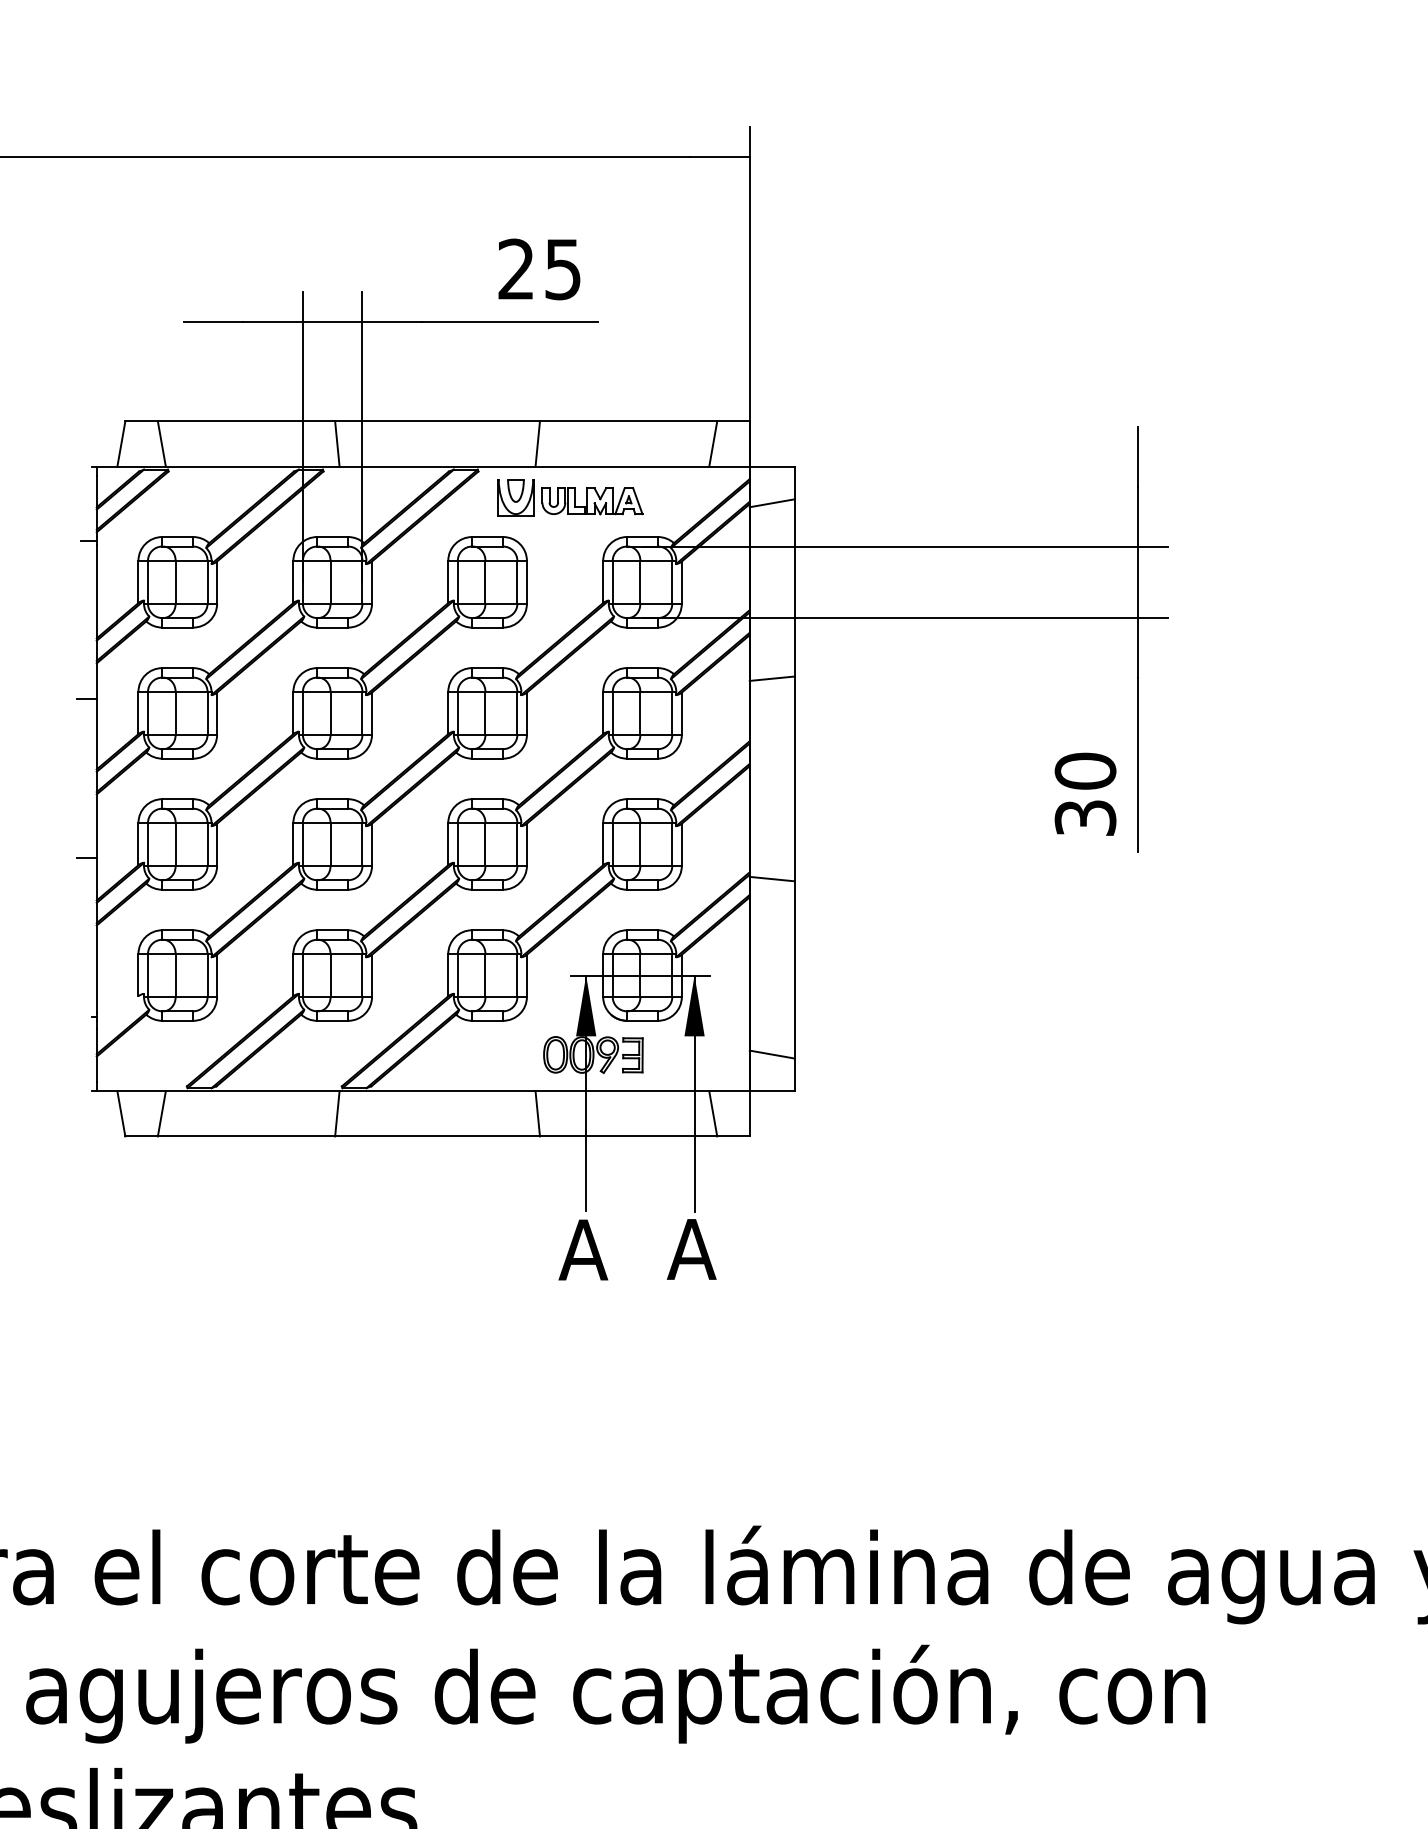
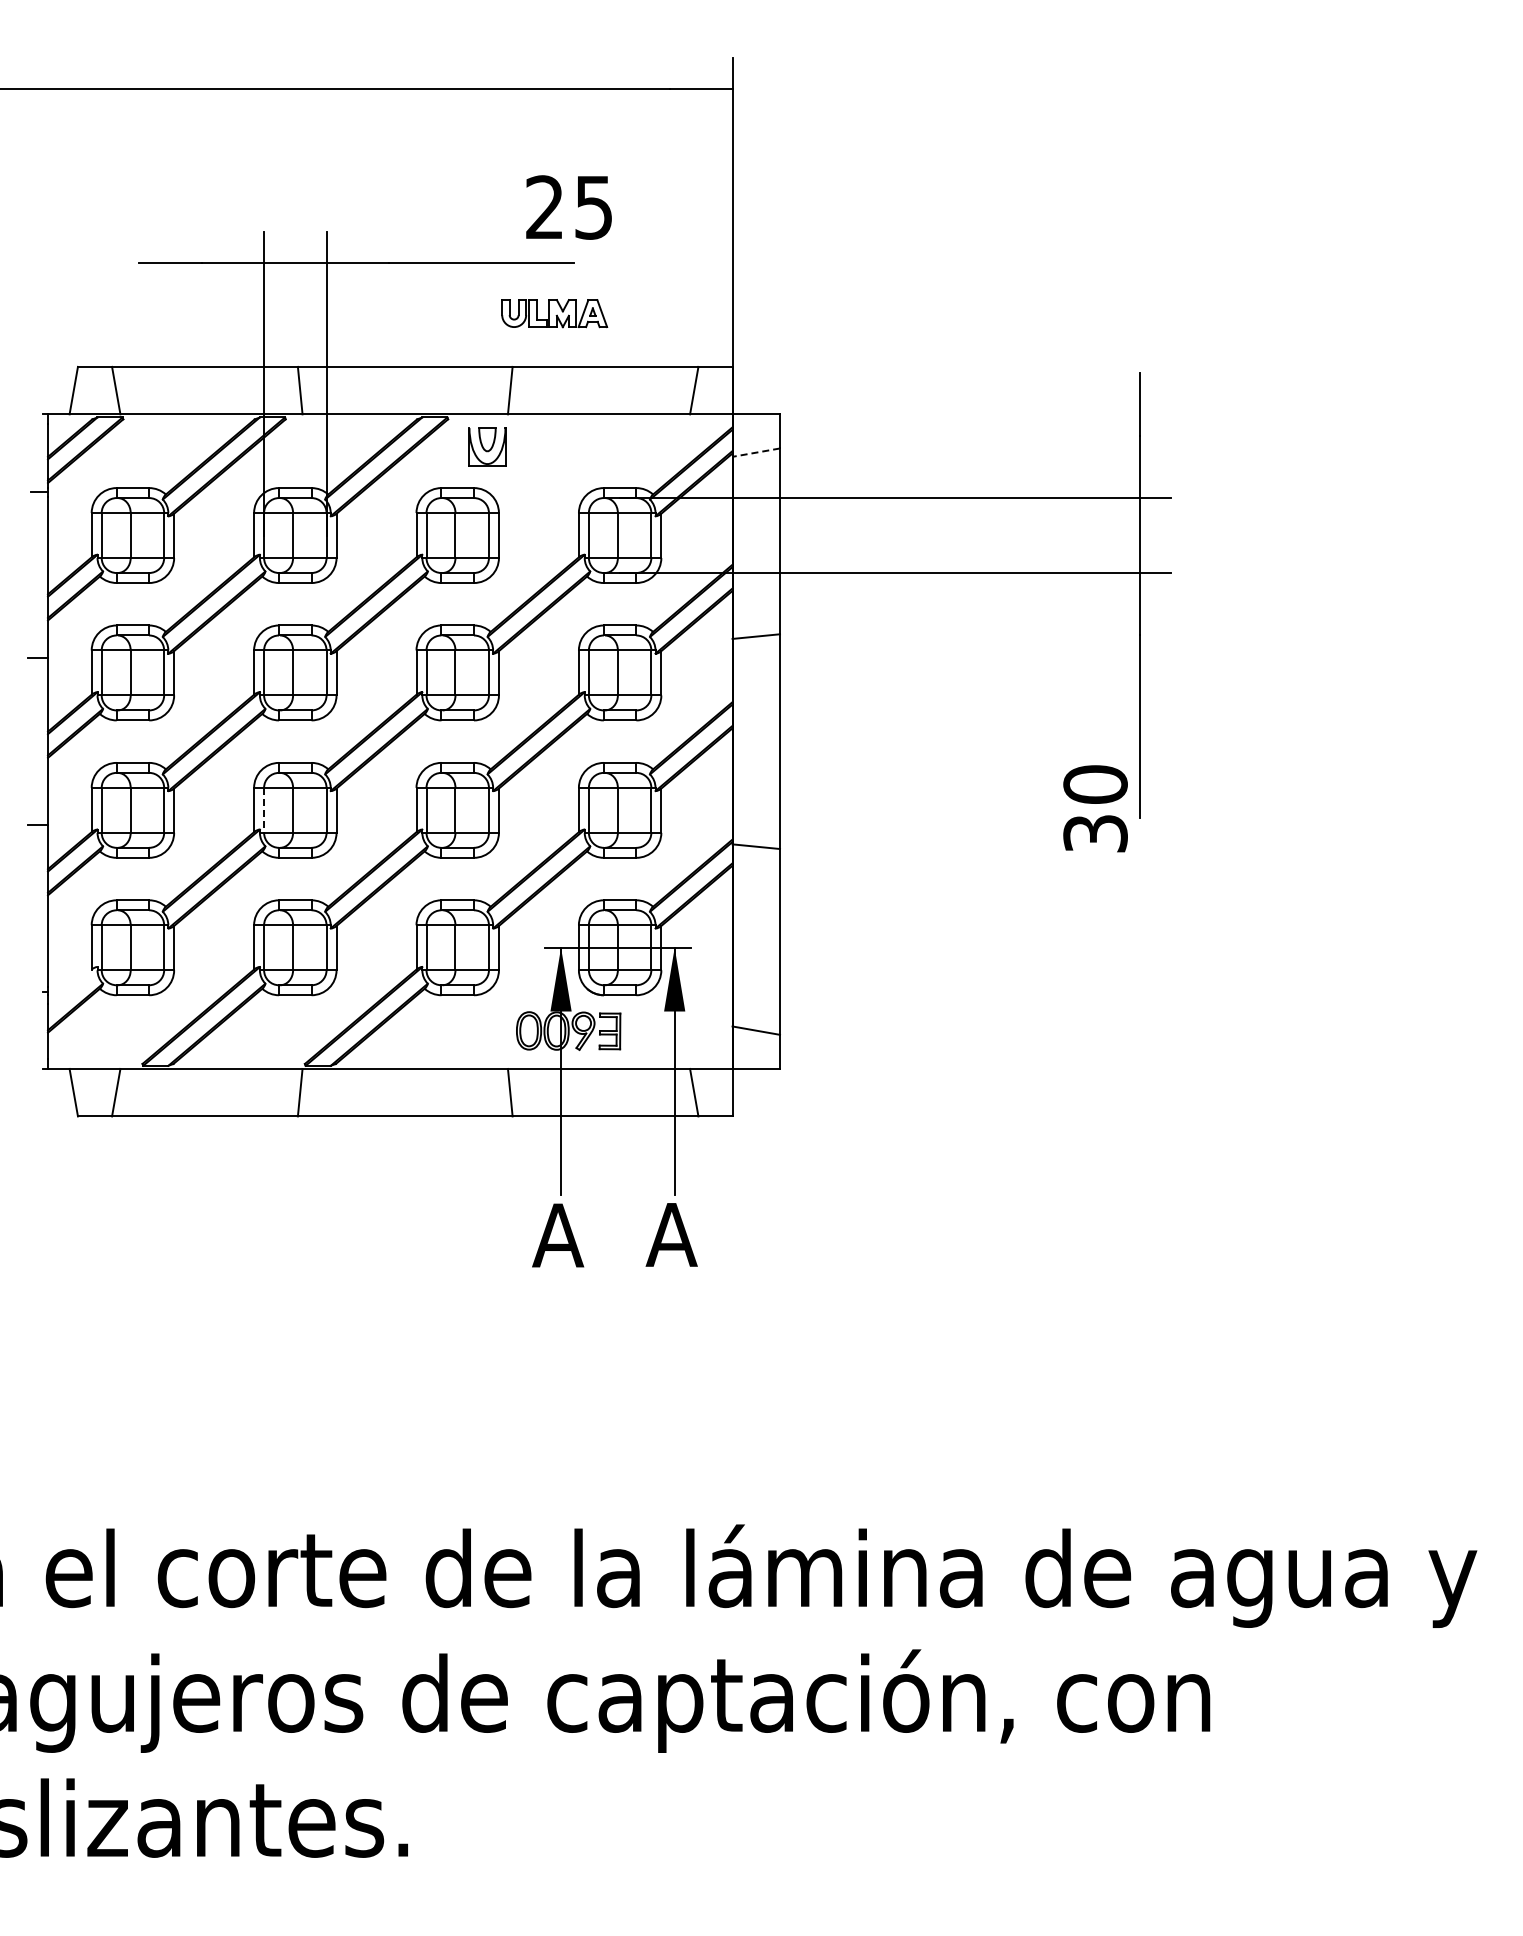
text: (538, 269) -> (568, 207), moved
part: (592, 501) -> (554, 313), moved
line: (771, 503) -> (755, 452), solid -> dashed
text: (1085, 794) -> (1095, 808), moved
line: (303, 844) -> (264, 810), solid -> dashed

